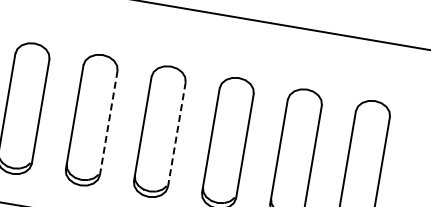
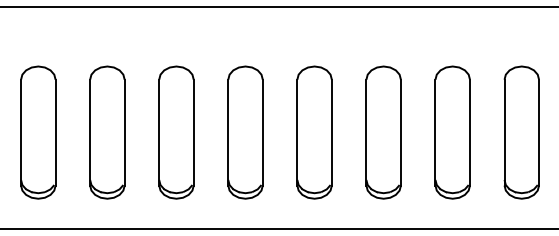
line: (108, 122) -> (262, 132), dashed -> solid
line: (176, 134) -> (331, 132), dashed -> solid

